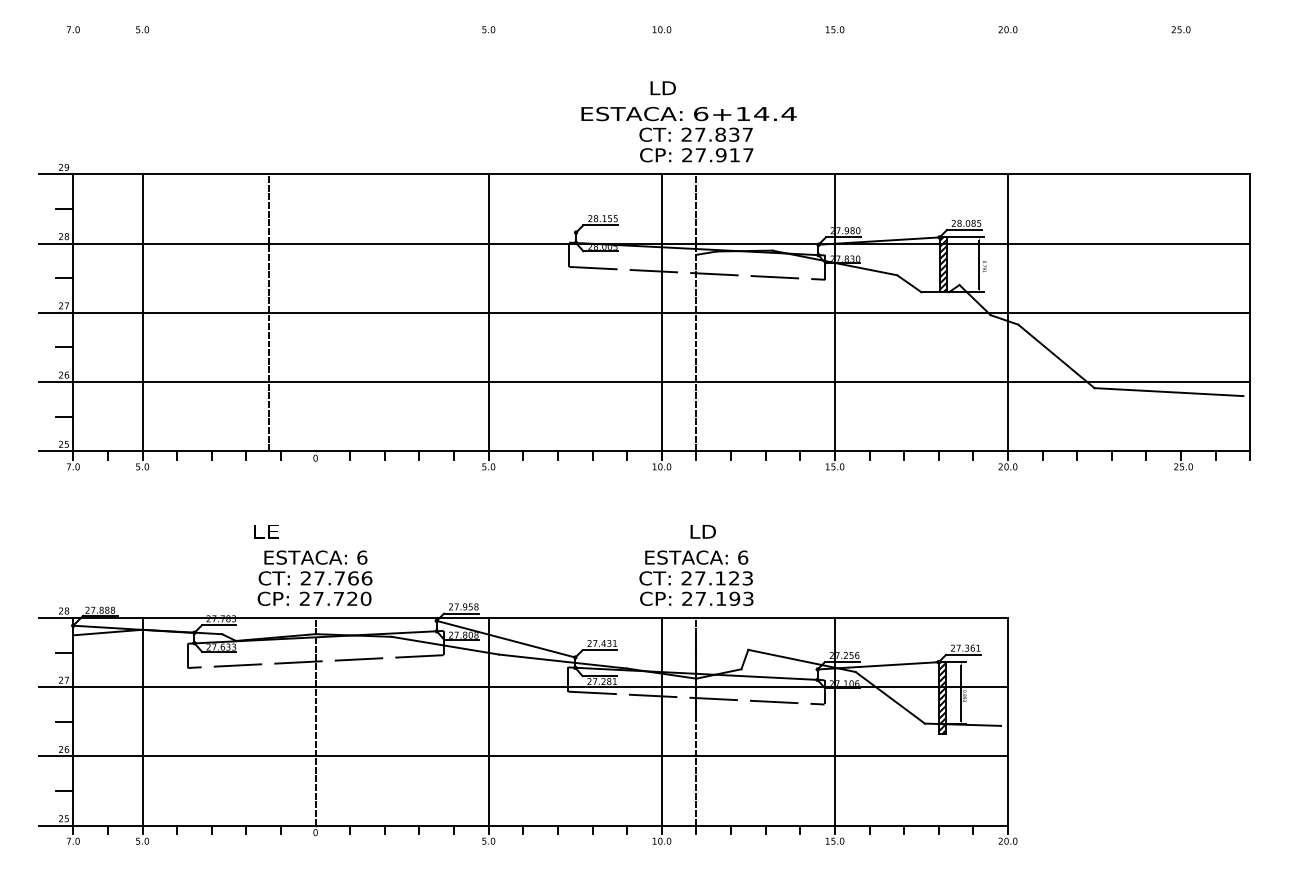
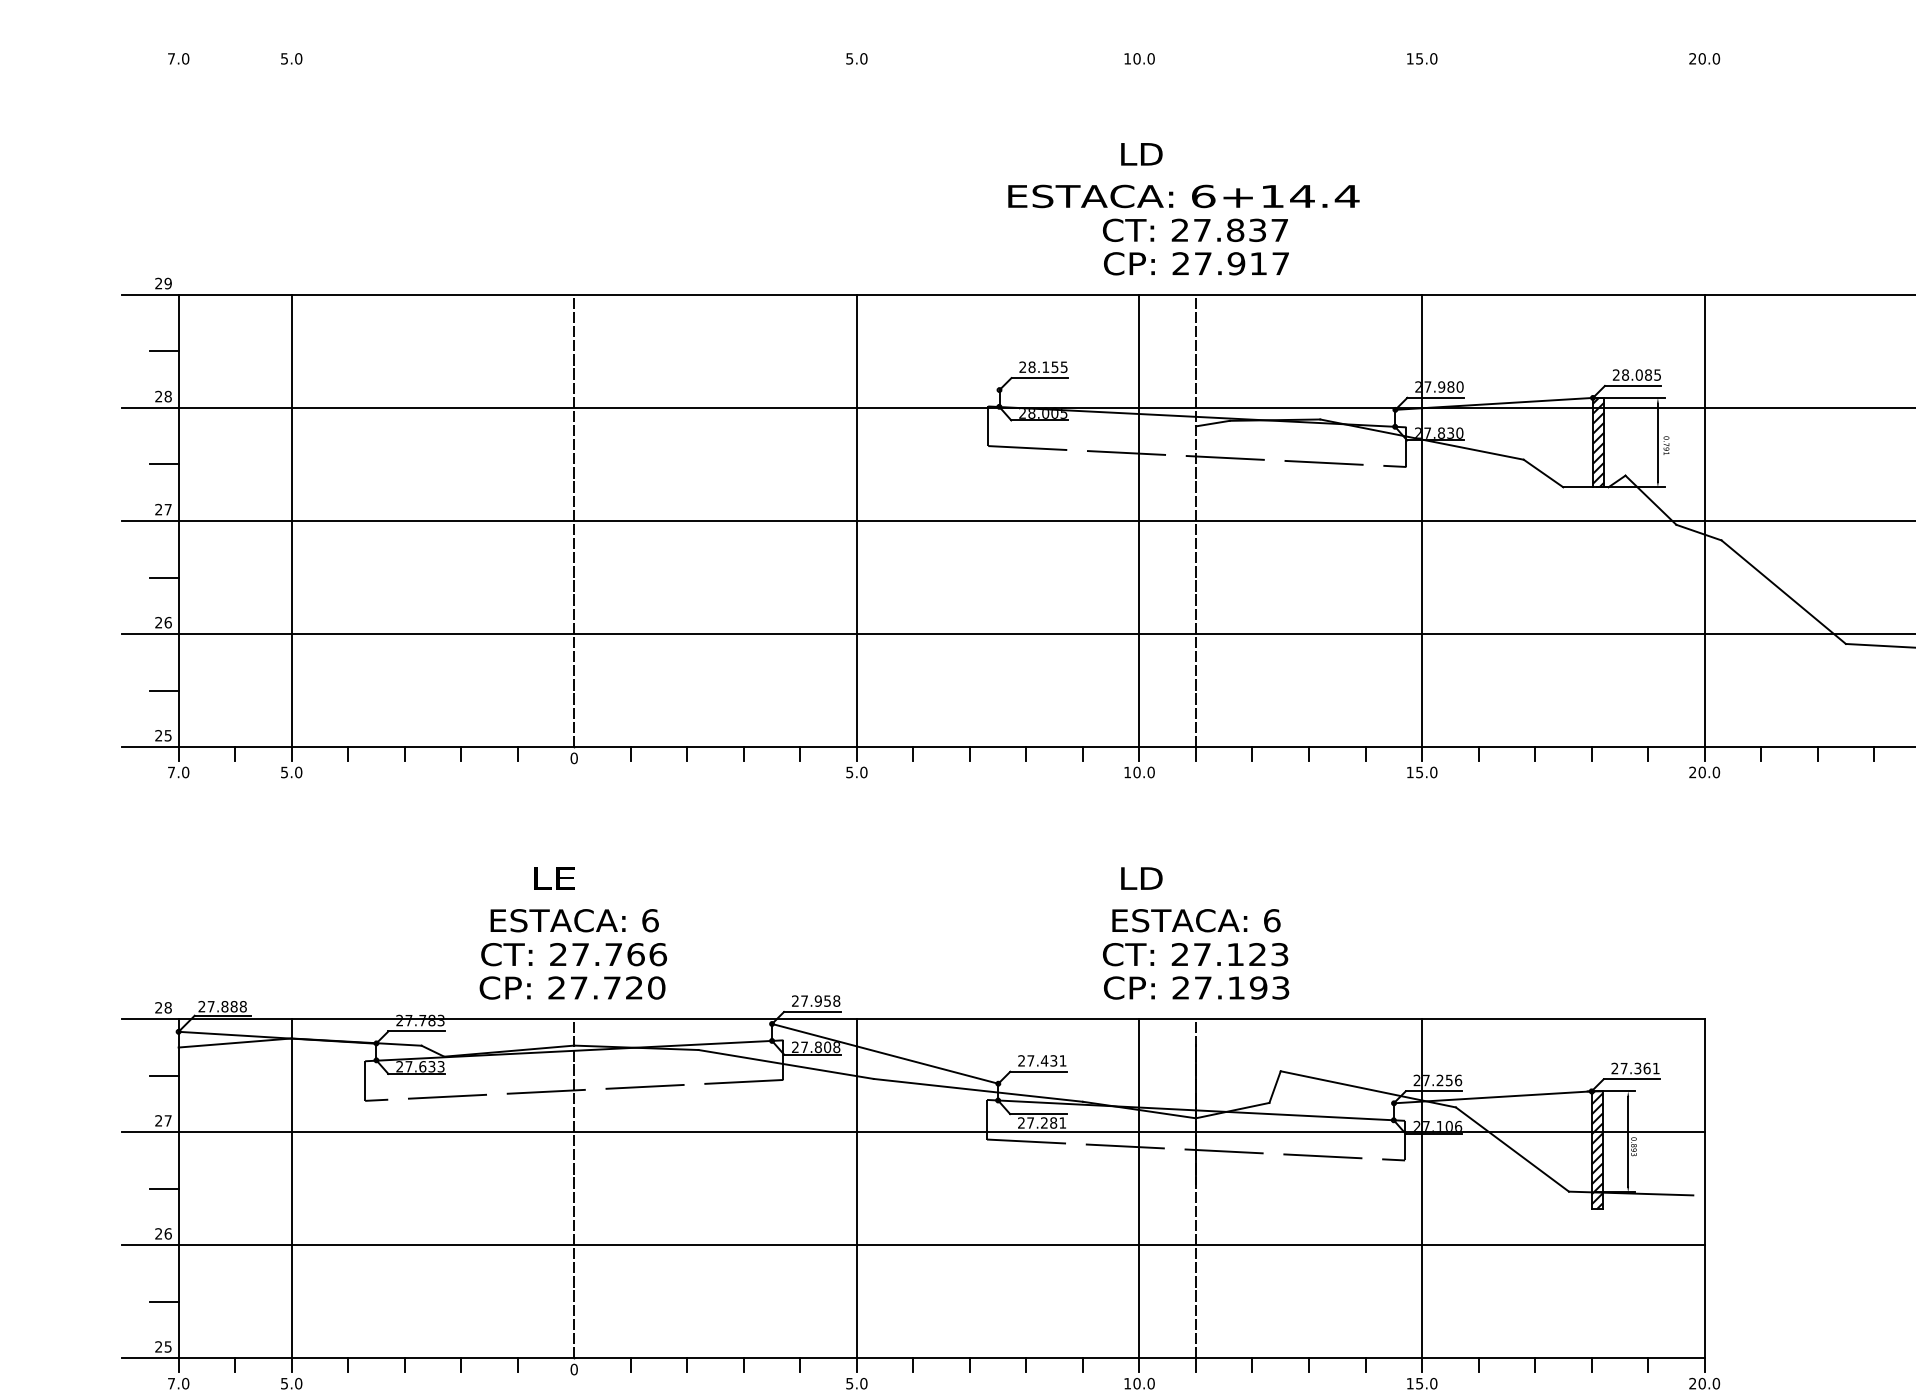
line: (268, 312) -> (574, 520), moved
text: (266, 531) -> (554, 878), moved
text: (702, 531) -> (1140, 878), moved

